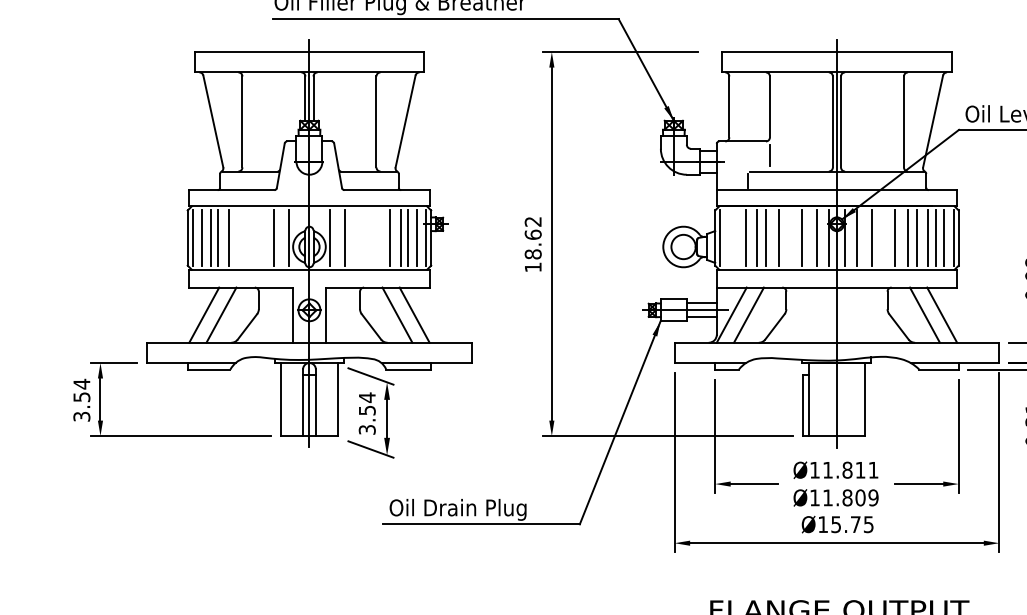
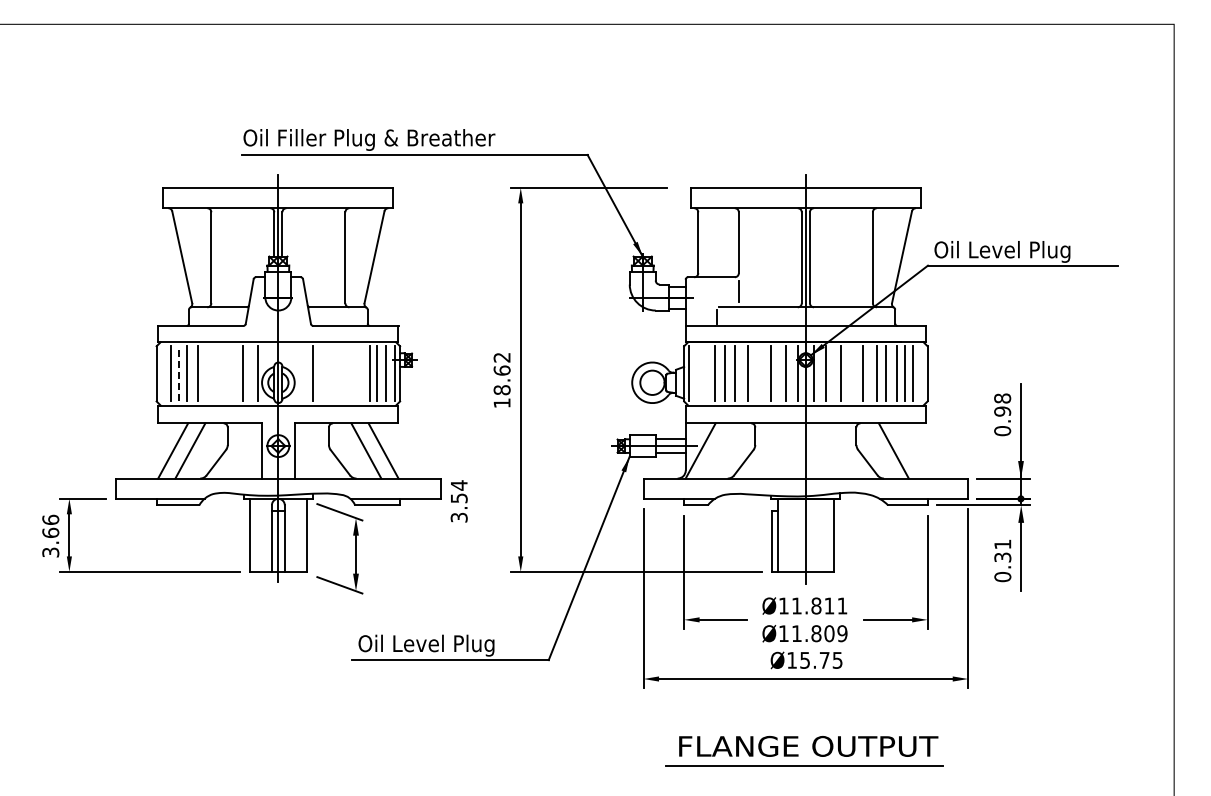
line: (192, 237) -> (161, 373), removed
line: (210, 237) -> (179, 373), solid -> dashed
line: (329, 237) -> (298, 373), removed
line: (389, 237) -> (358, 373), removed
line: (953, 237) -> (922, 373), removed
line: (748, 314) -> (717, 450), removed
line: (942, 314) -> (911, 450), removed
text: (81, 389) -> (50, 525), 3.54 -> 3.66
text: (366, 413) -> (458, 501), moved
text: (476, 509) -> (445, 645), Oil Drain Plug -> Oil Level Plug

